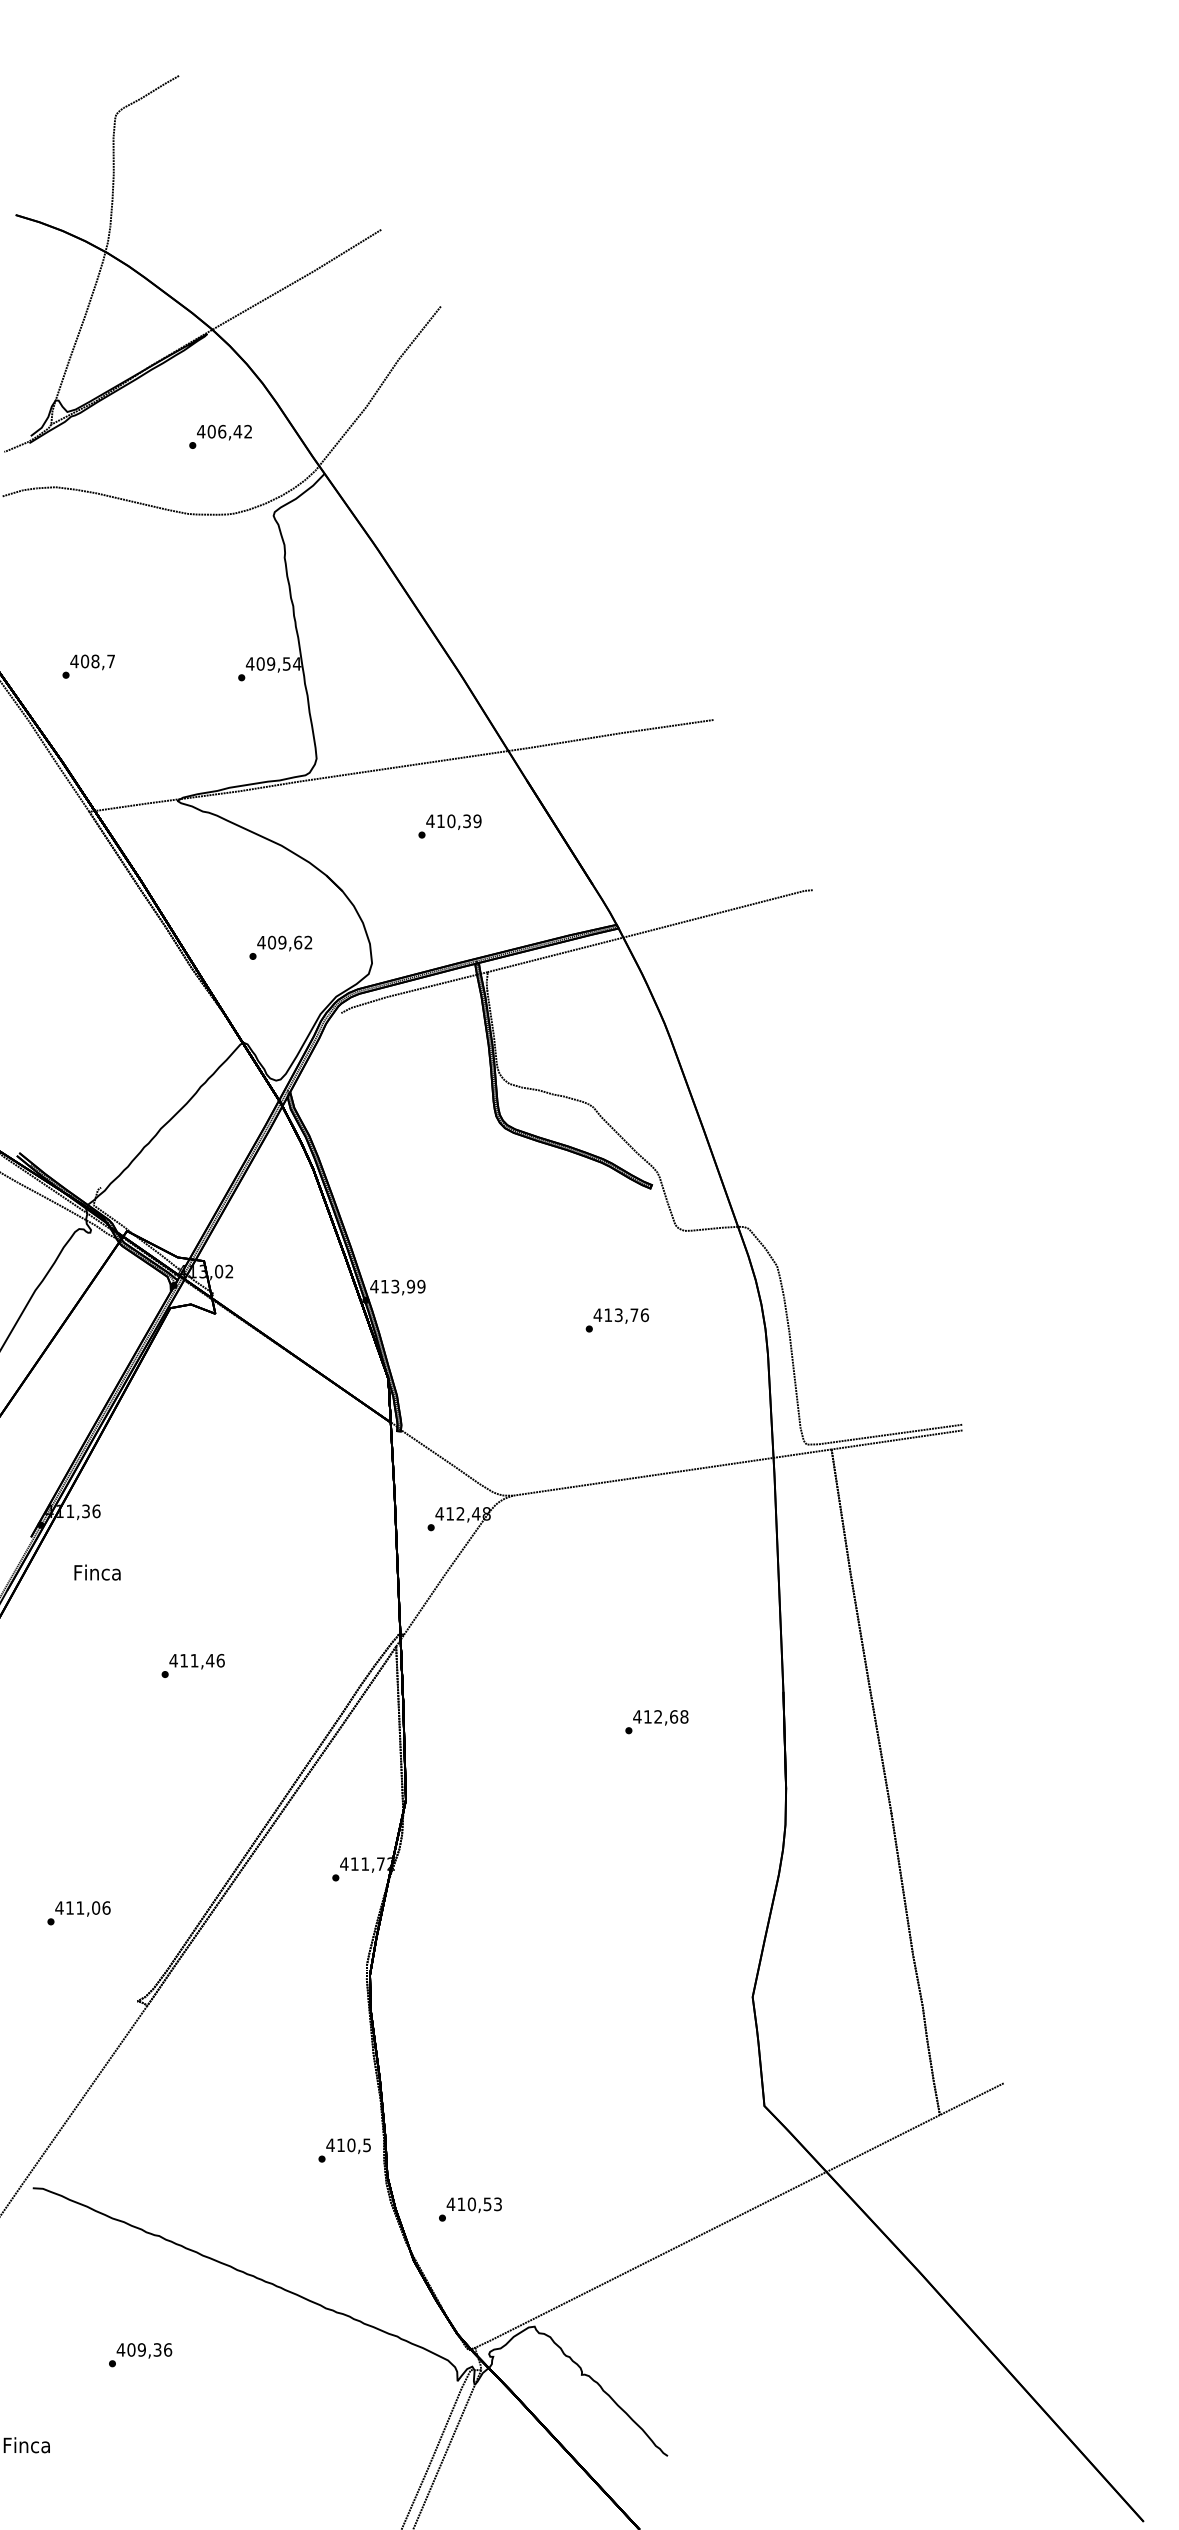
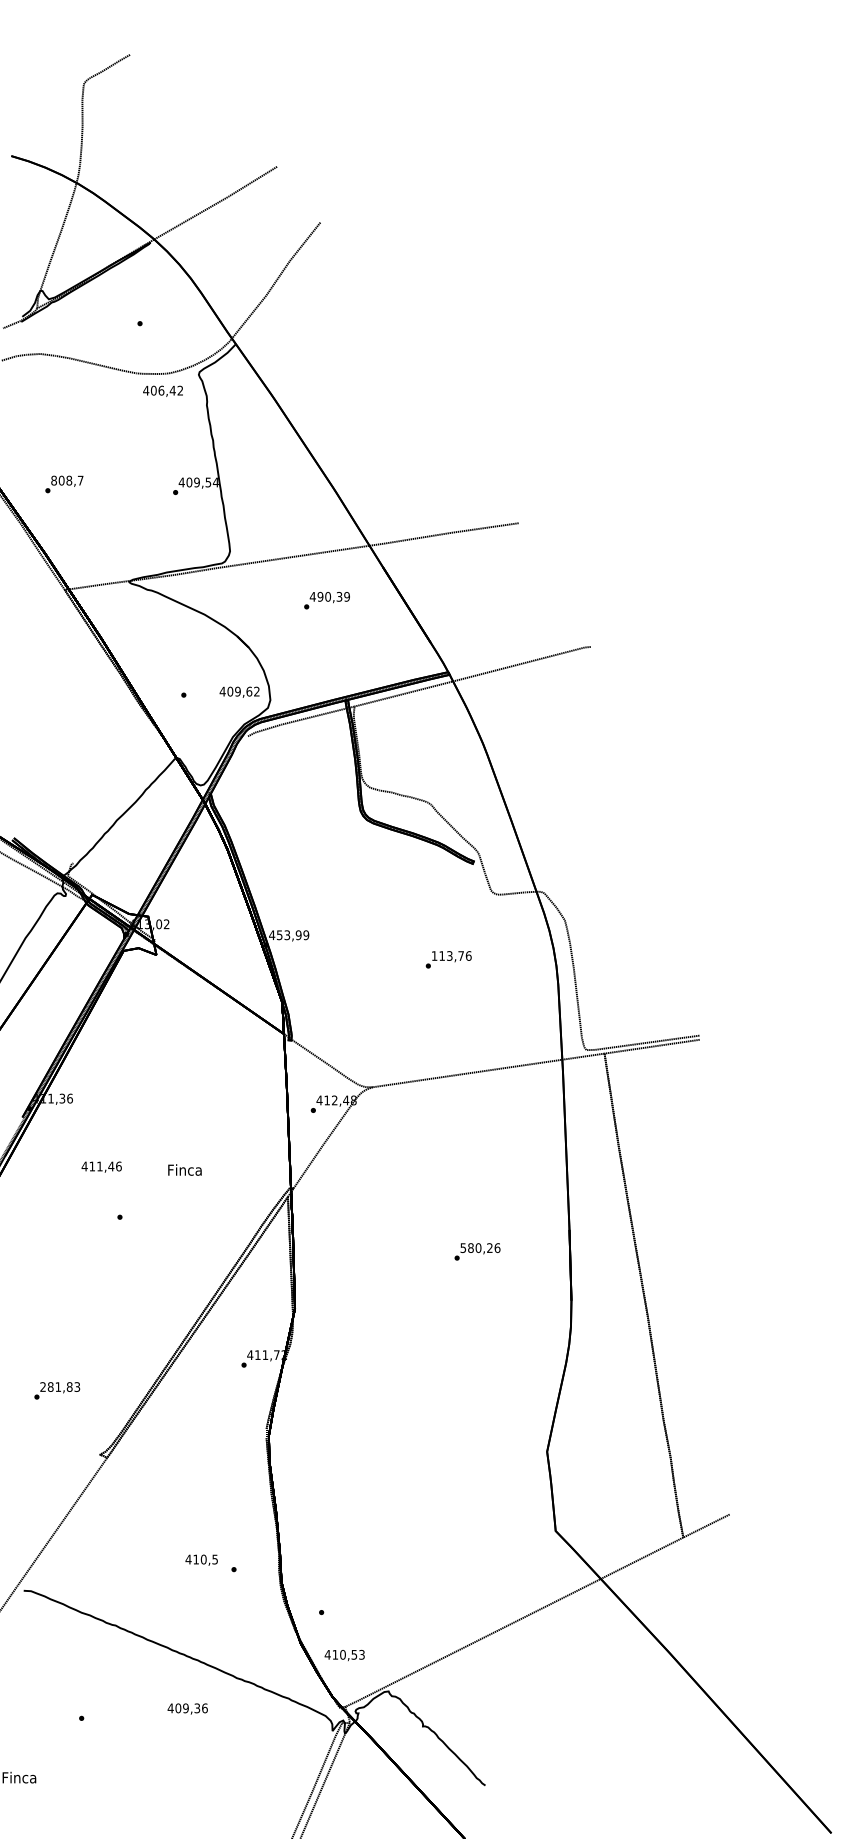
text: (224, 432) -> (163, 391), moved
text: (74, 661) -> (54, 480), 408,7 -> 808,7
text: (440, 821) -> (320, 597), 410,39 -> 490,39
text: (284, 943) -> (239, 692), moved
text: (384, 1286) -> (279, 935), 413,99 -> 453,99
text: (597, 1314) -> (434, 955), 413,76 -> 113,76
text: (97, 1572) -> (184, 1169), moved
text: (196, 1661) -> (101, 1167), moved
text: (660, 1716) -> (480, 1247), 412,68 -> 580,26
text: (82, 1907) -> (59, 1386), 411,06 -> 281,83
text: (348, 2145) -> (201, 1559), moved
text: (473, 2204) -> (344, 1654), moved
text: (144, 2350) -> (187, 1708), moved

